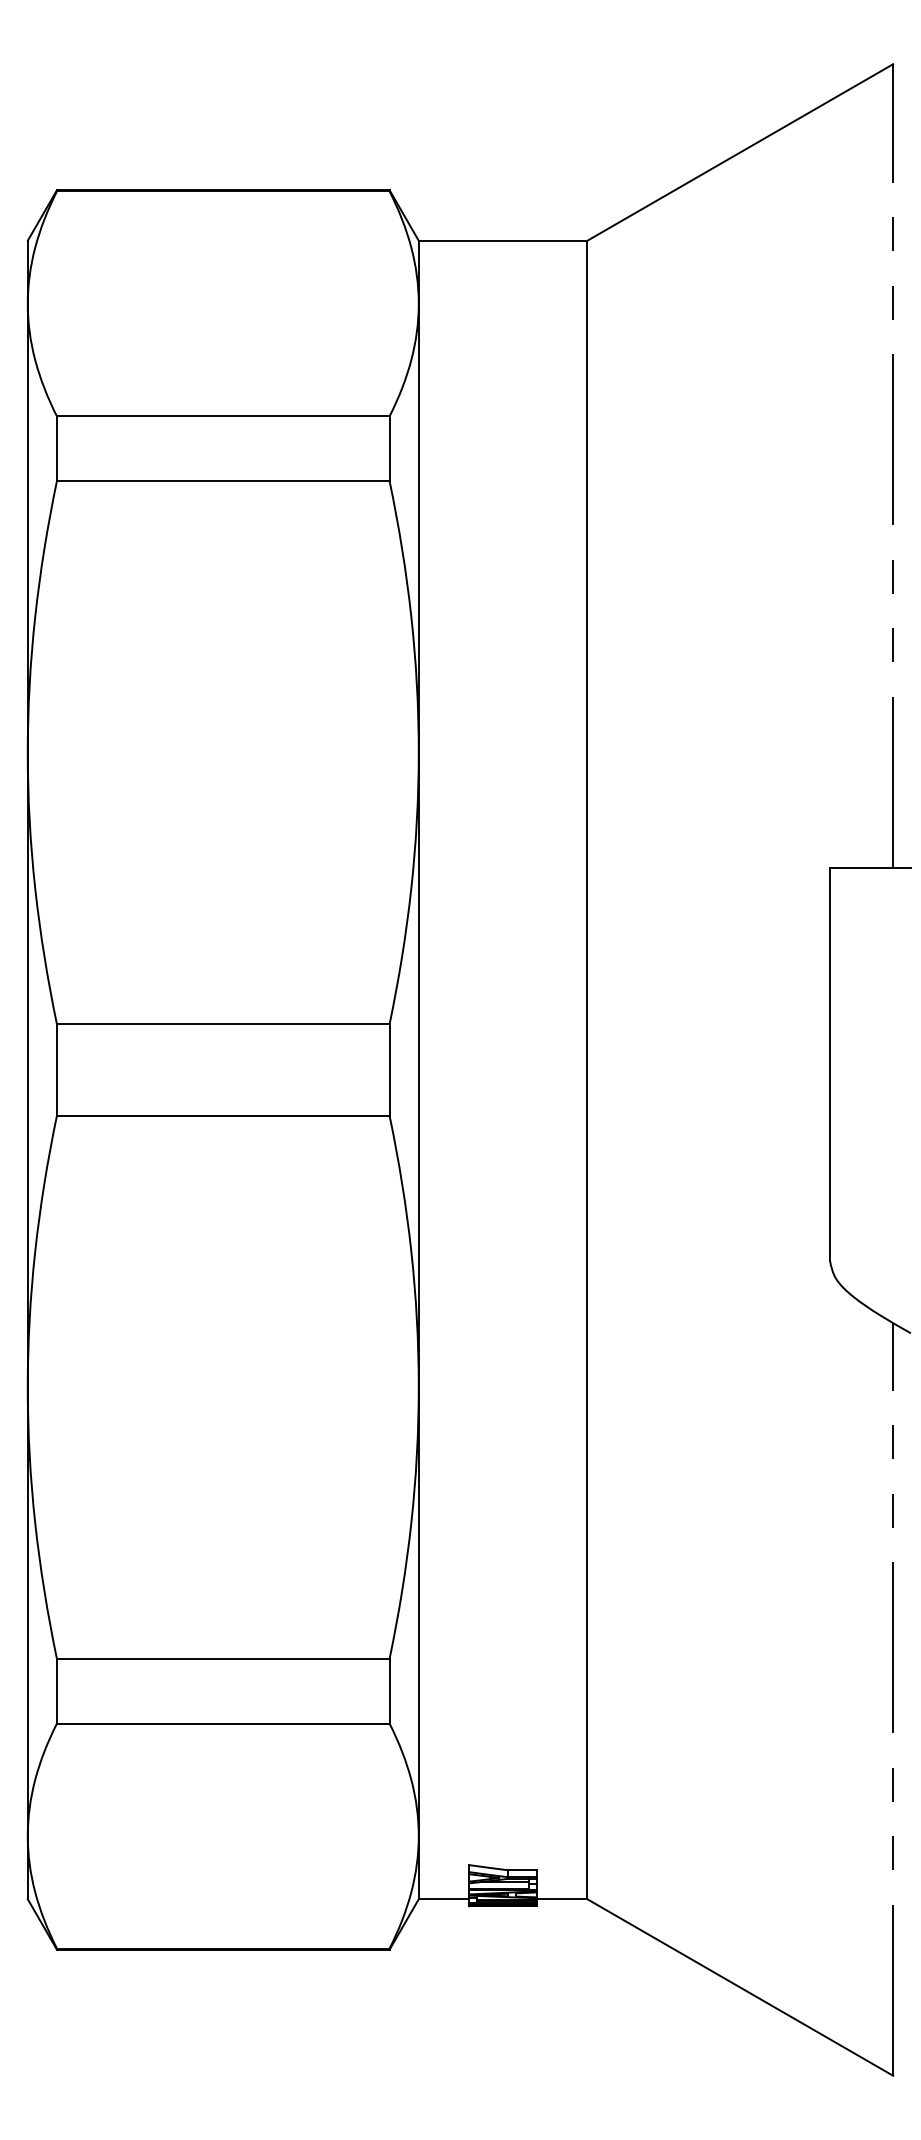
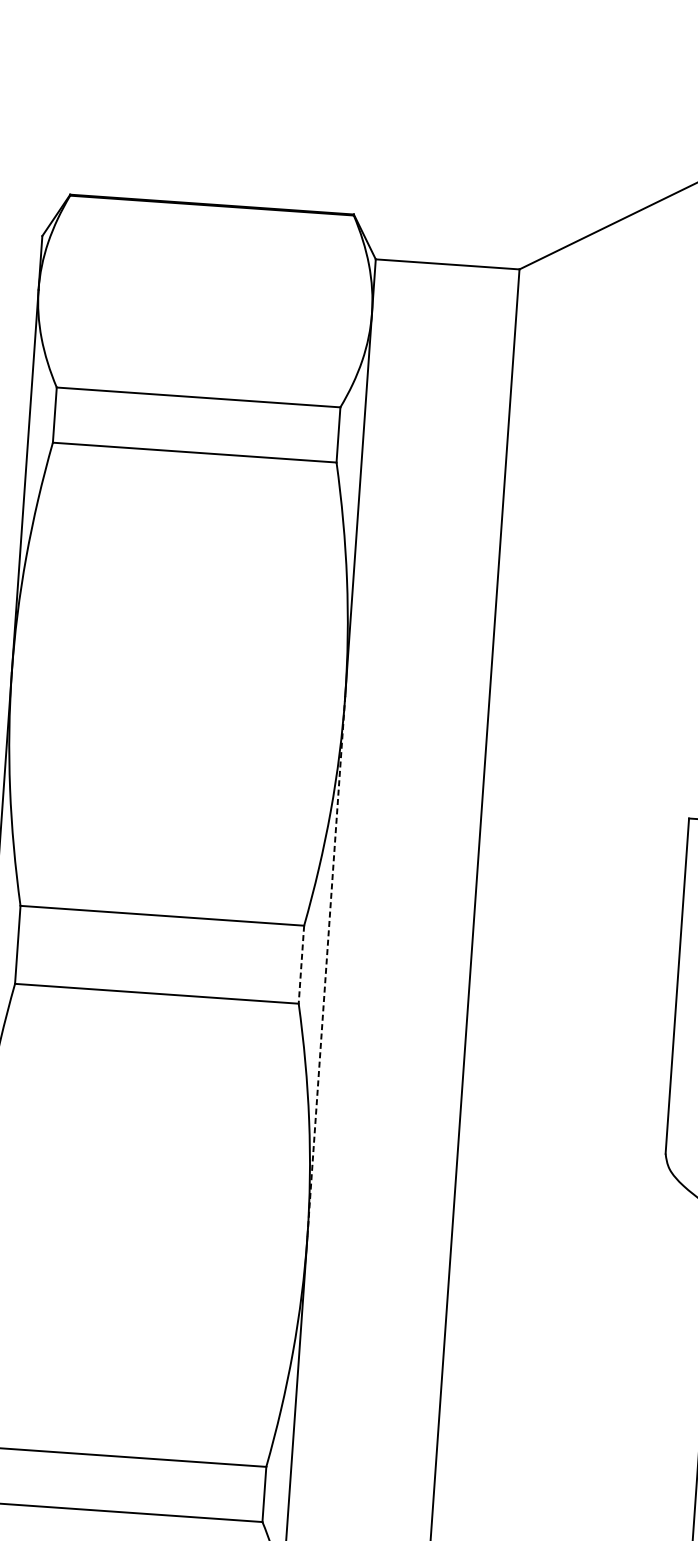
line: (389, 1070) -> (301, 965), solid -> dashed
line: (418, 1070) -> (326, 966), solid -> dashed

